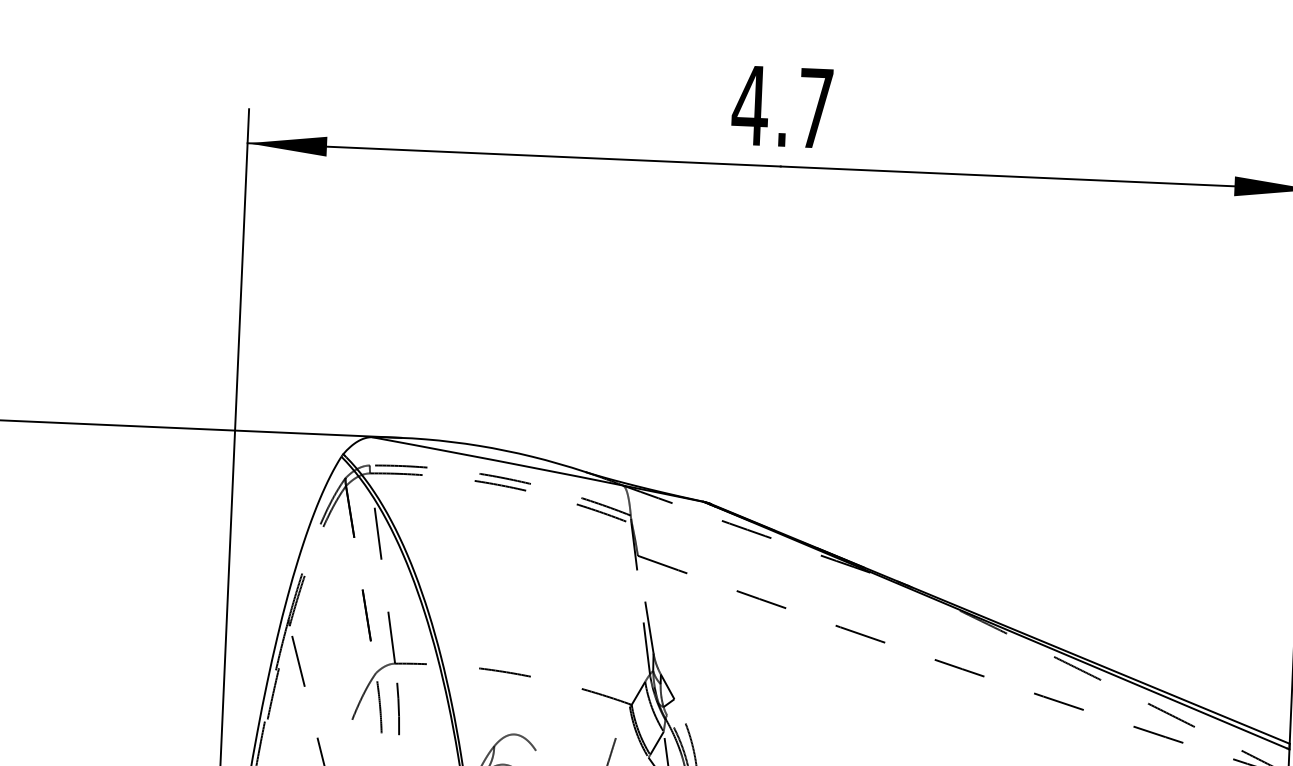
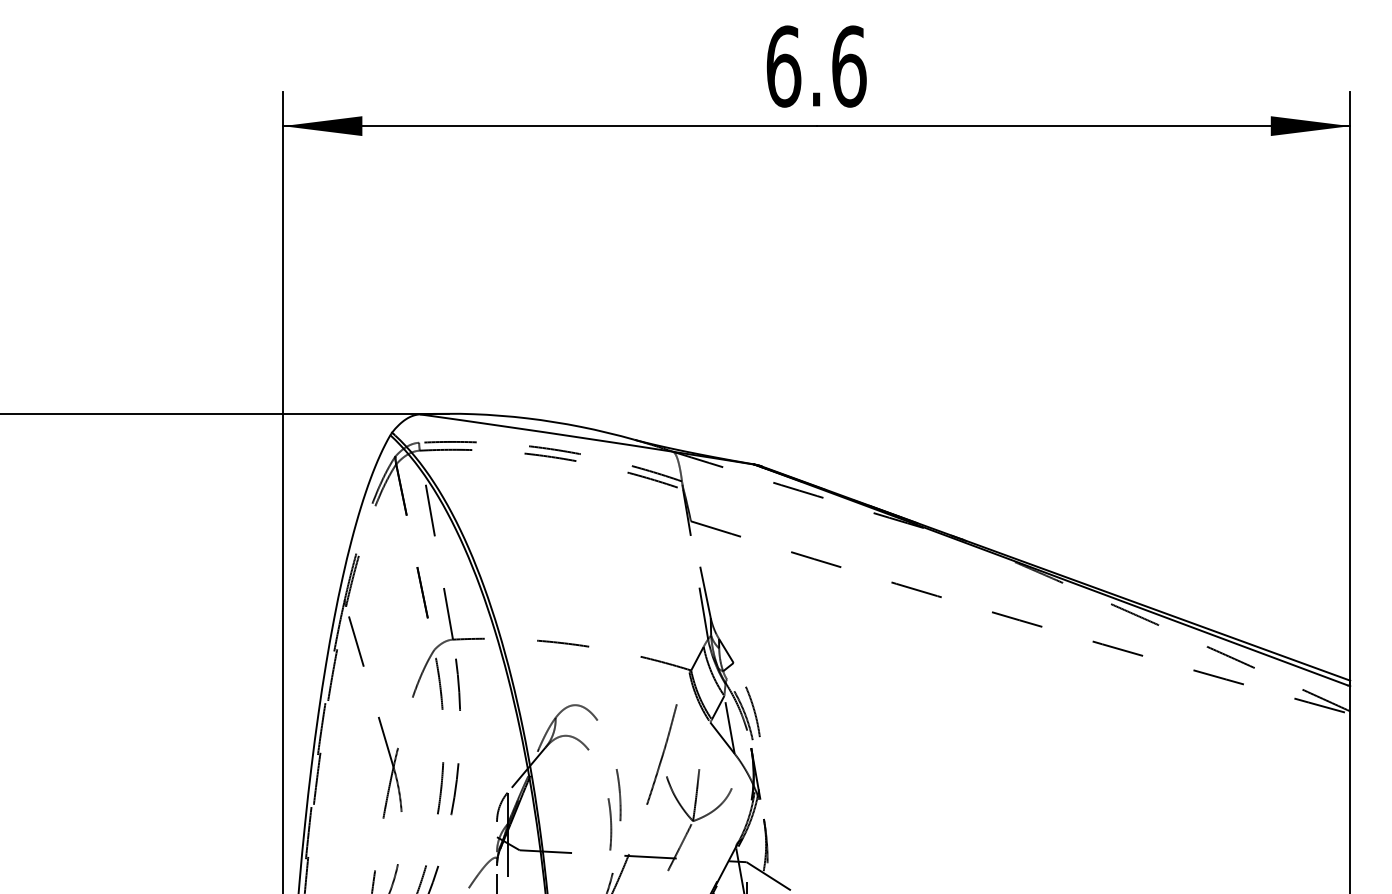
text: (782, 106) -> (815, 66), 4.7 -> 6.6

